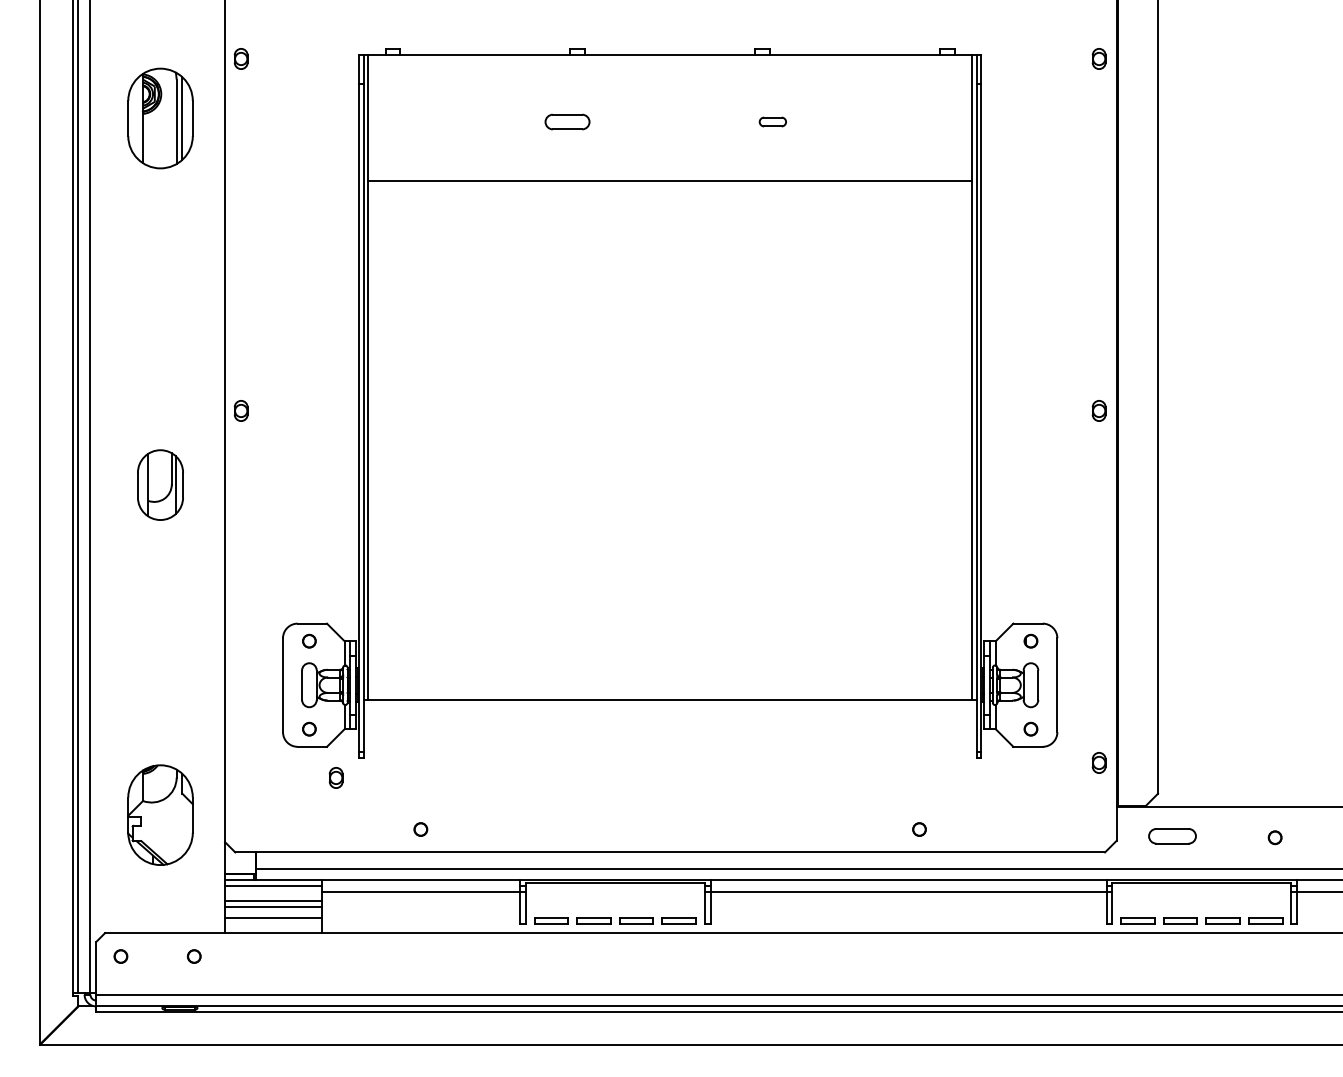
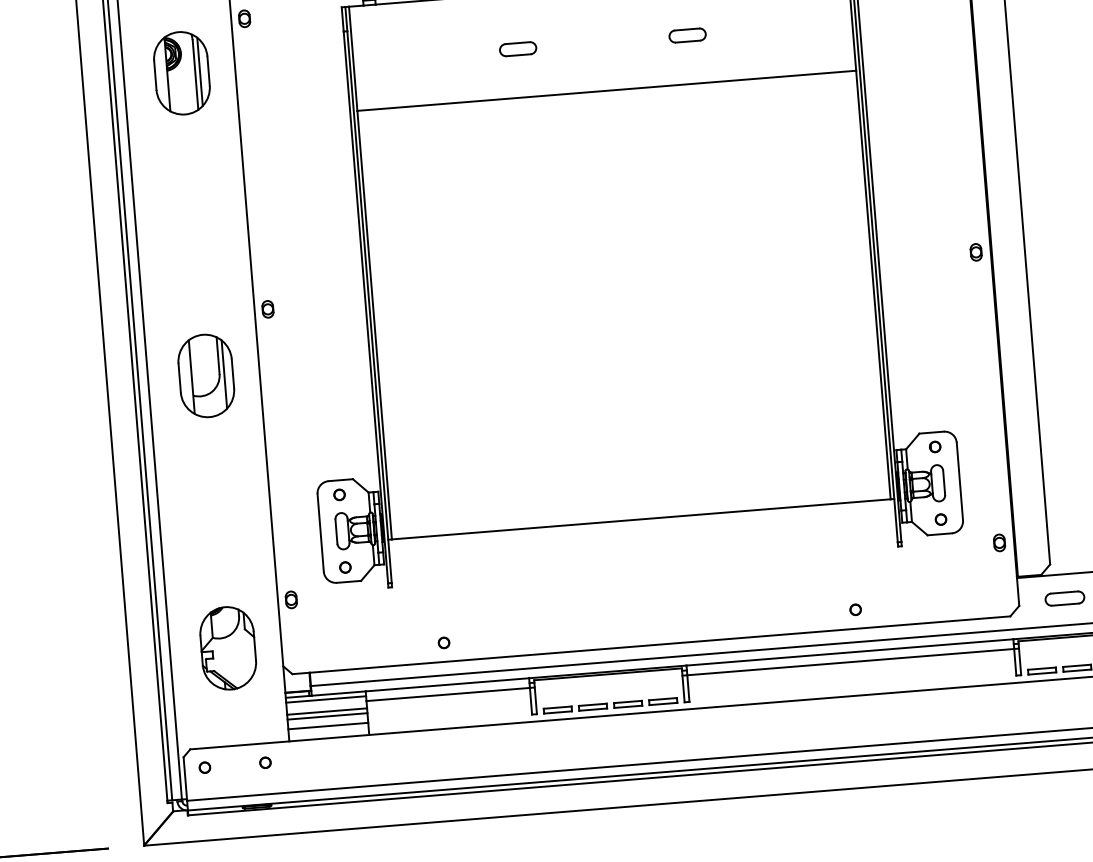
part: (772, 121) -> (687, 35), size x1.67
part: (160, 484) -> (206, 375), size x1.43
part: (335, 777) -> (290, 599), moved

